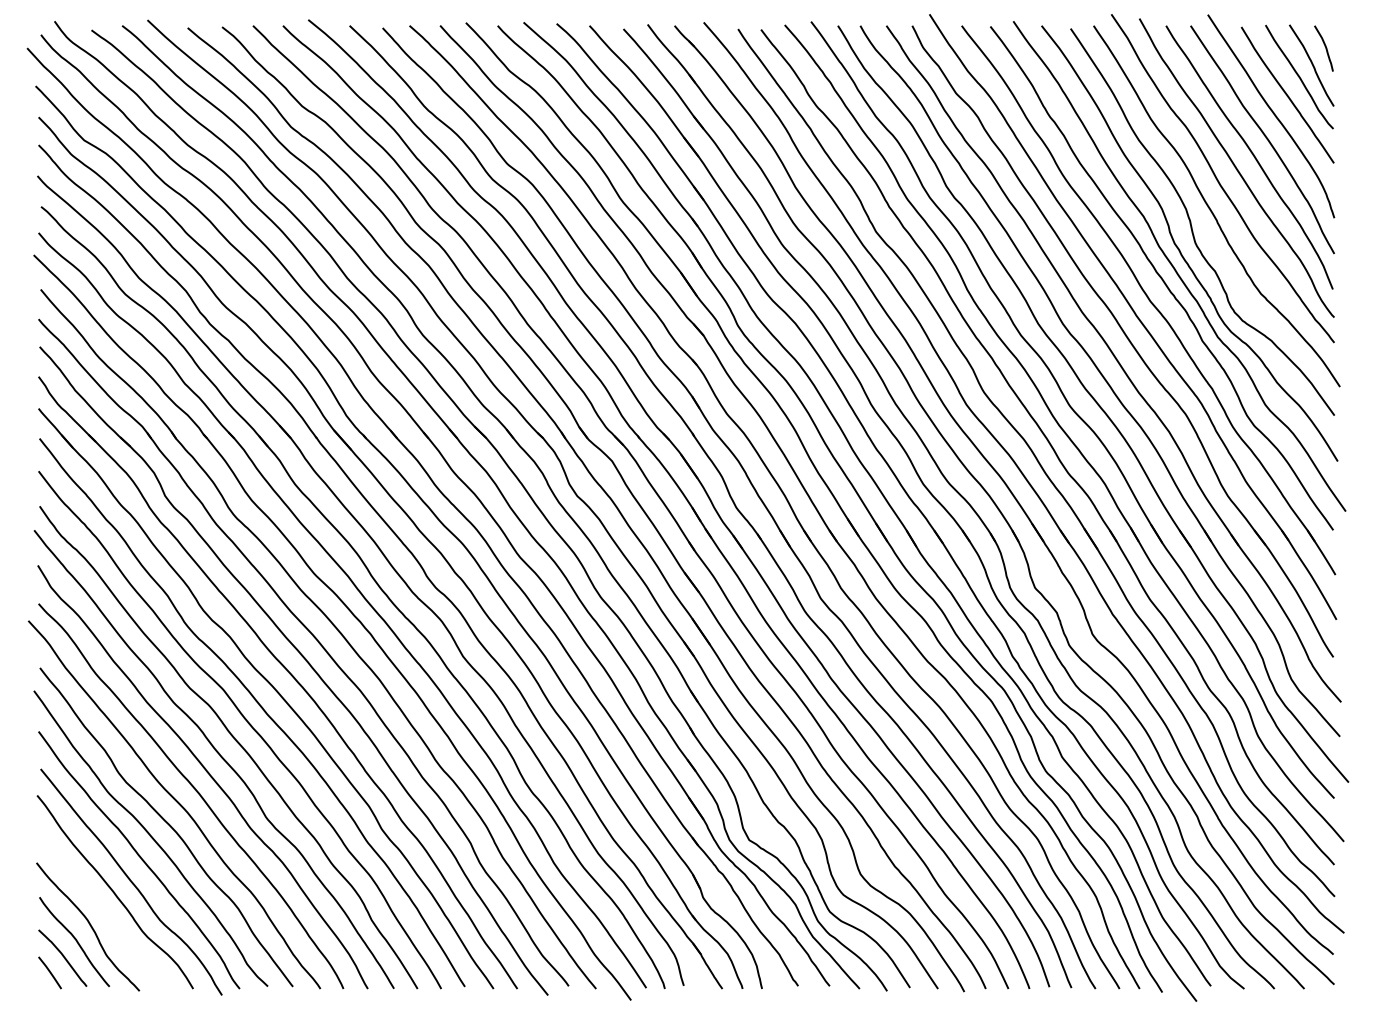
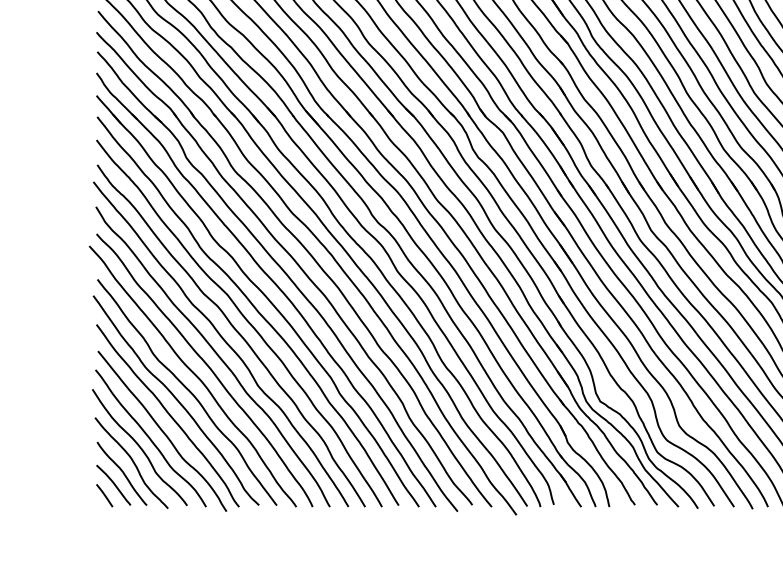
curve: (99, 904) -> (139, 447), added

